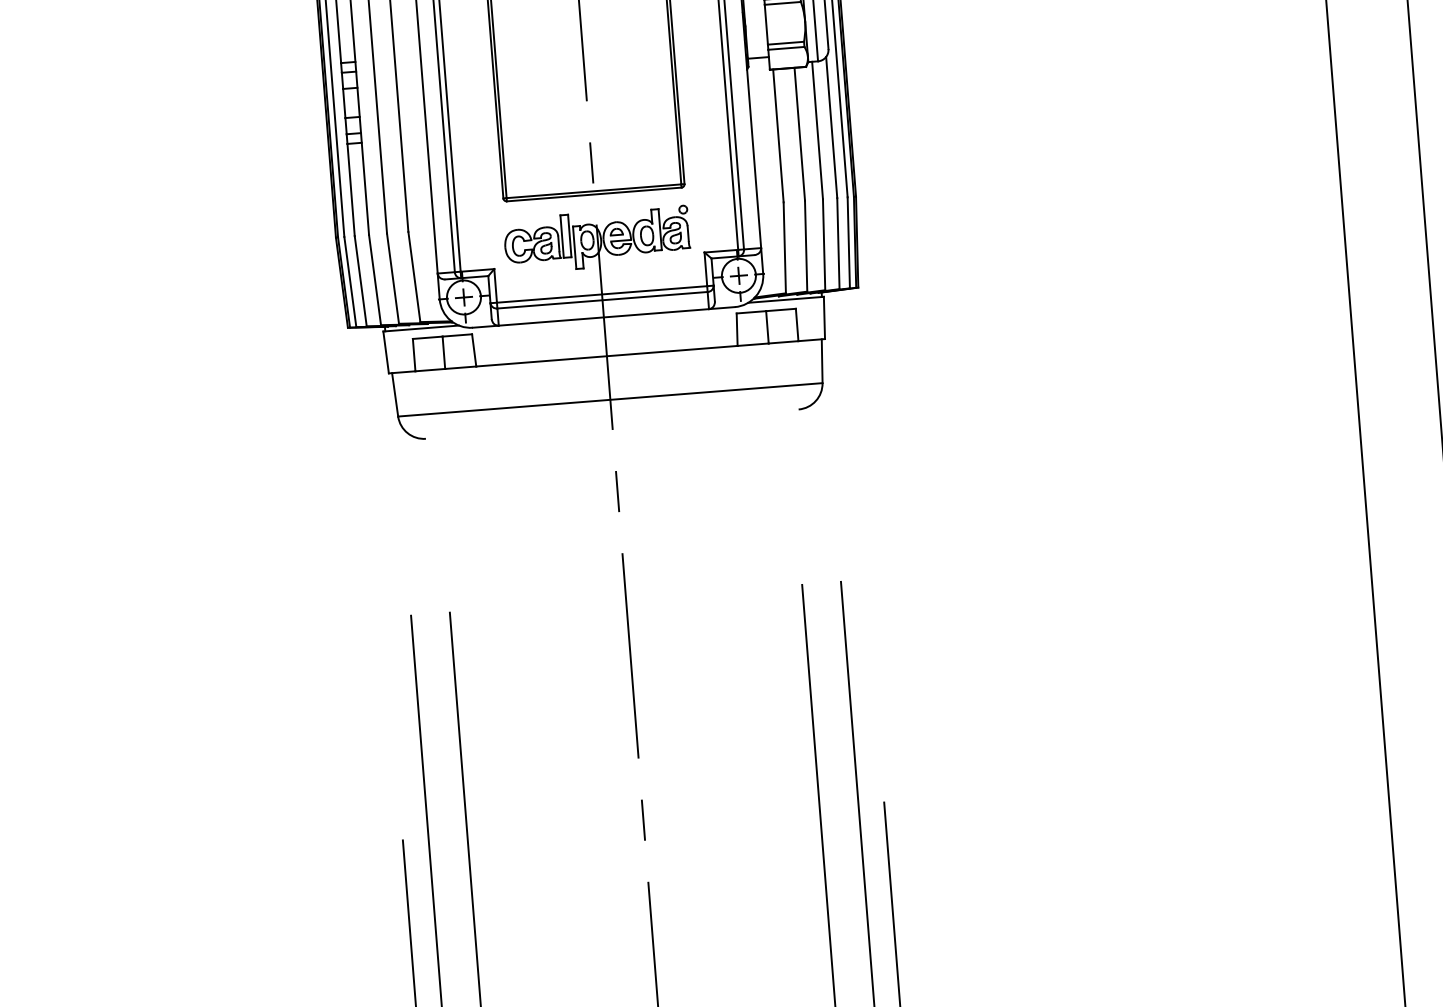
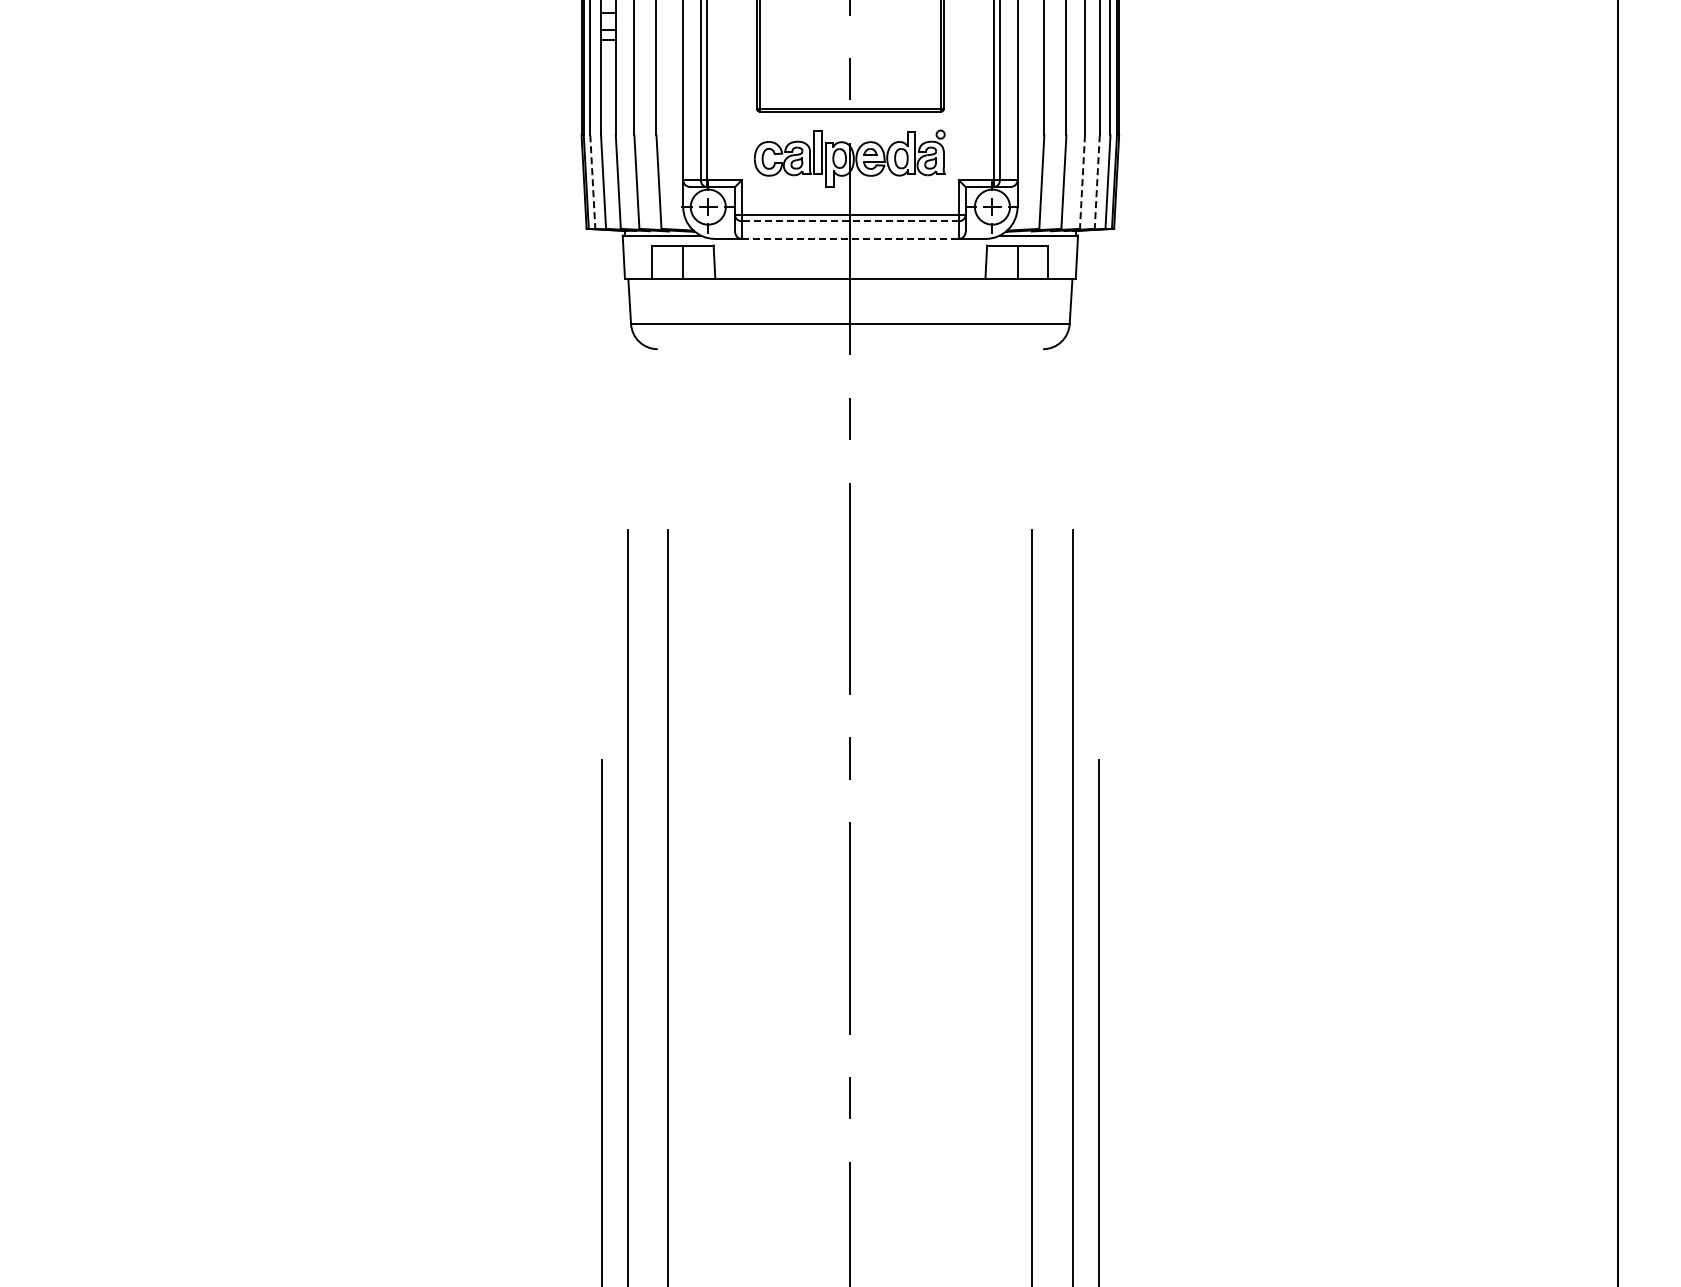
line: (838, 244) -> (1097, 182), solid -> dashed
line: (824, 245) -> (1082, 182), solid -> dashed
line: (350, 282) -> (592, 182), solid -> dashed
line: (602, 300) -> (850, 221), solid -> dashed
line: (603, 317) -> (850, 238), solid -> dashed

